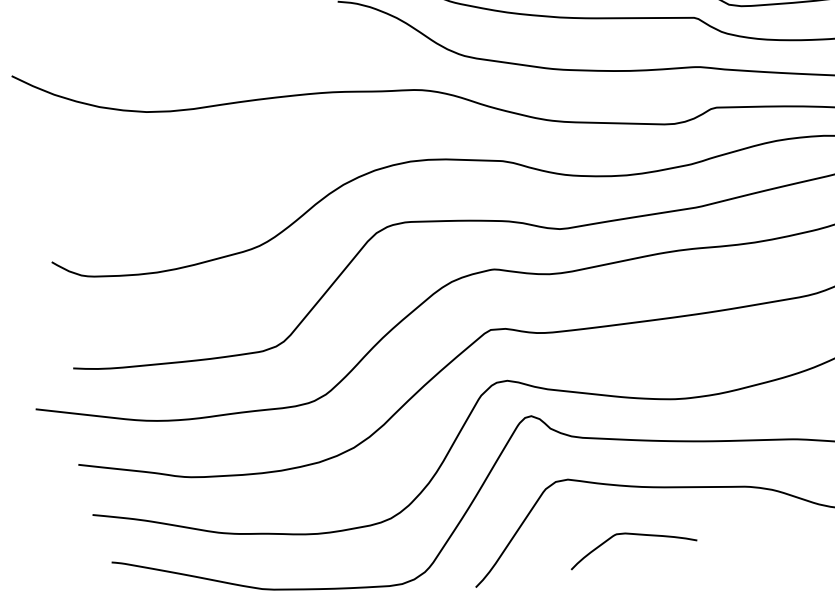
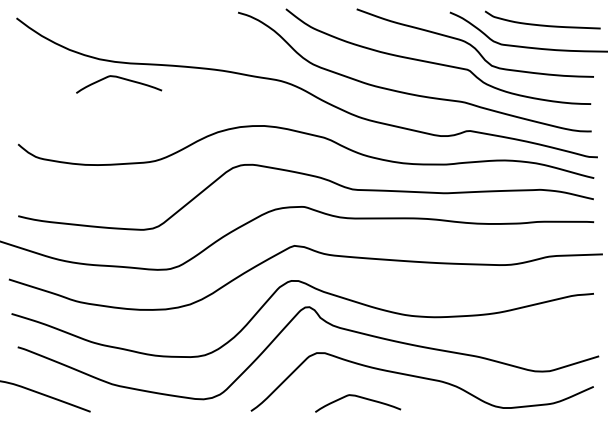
curve: (185, 135) -> (121, 79), added

